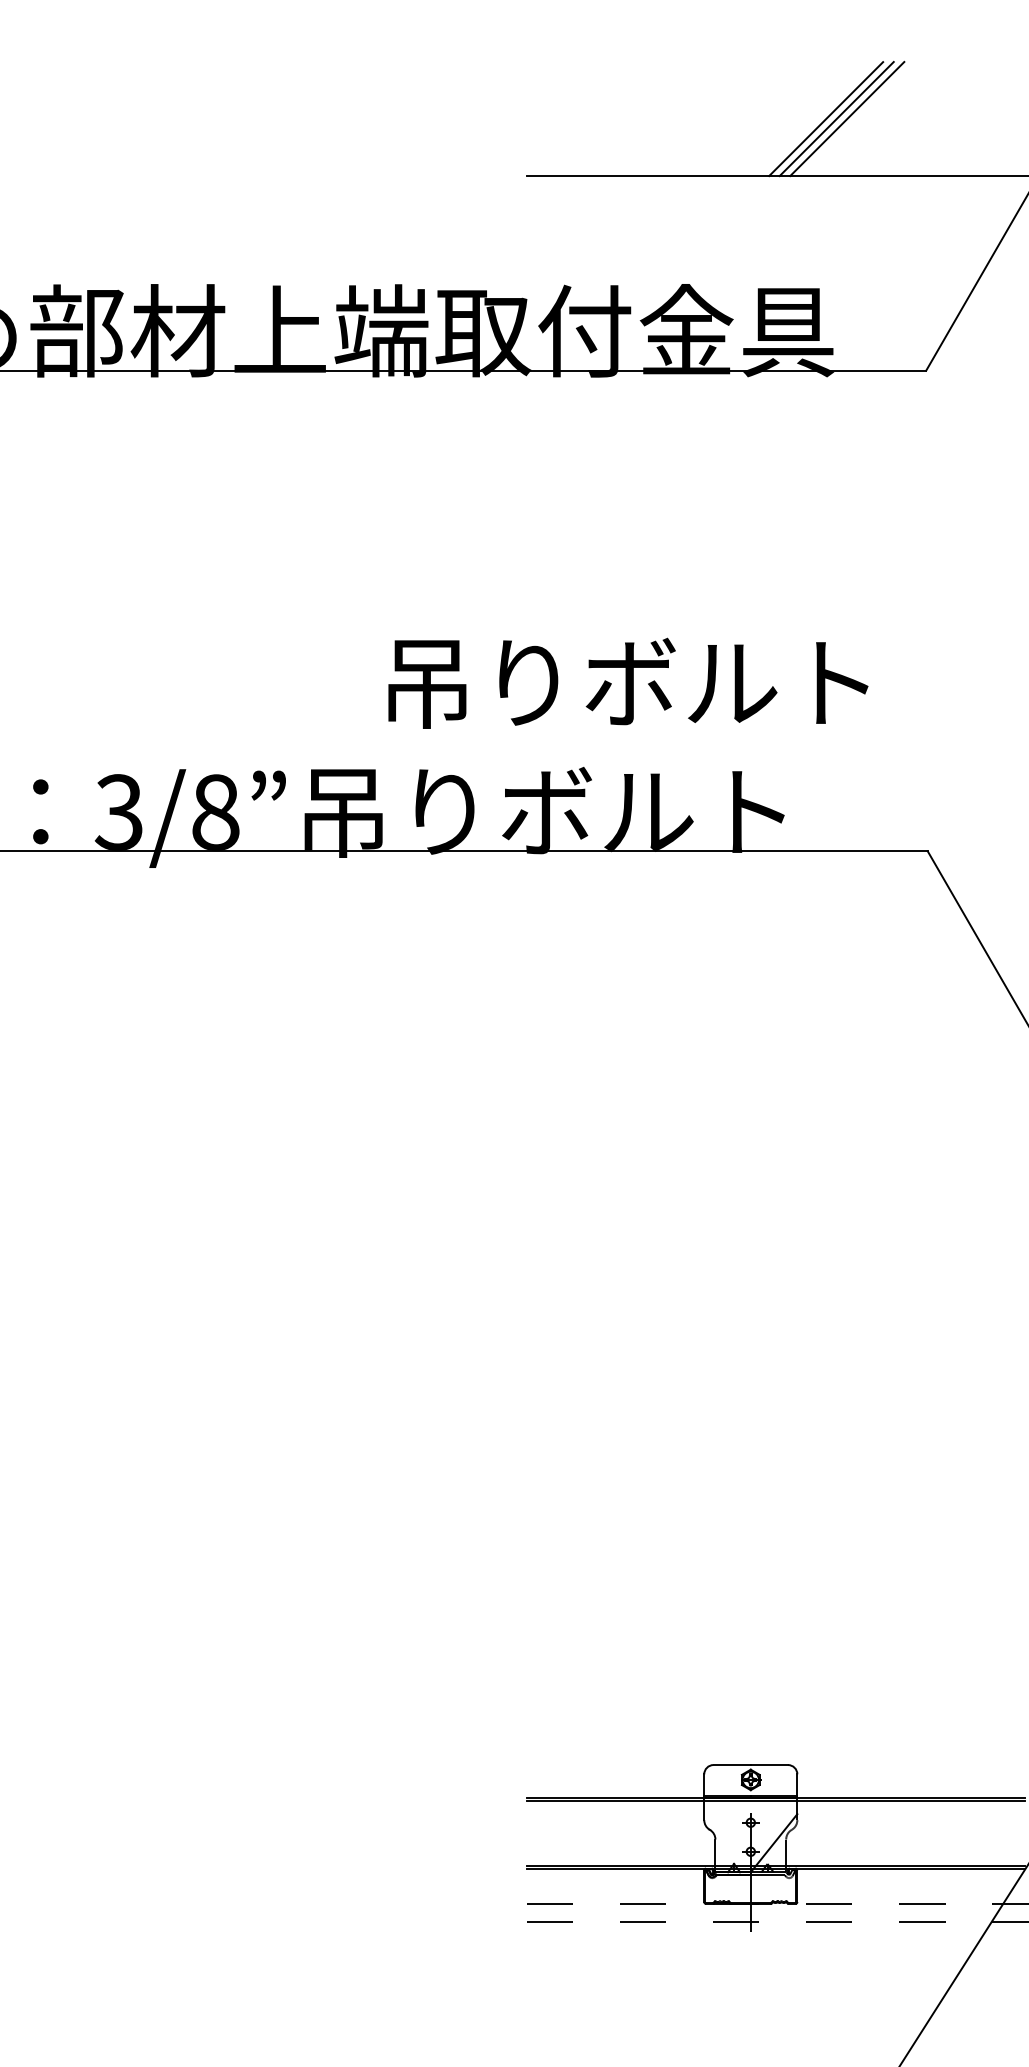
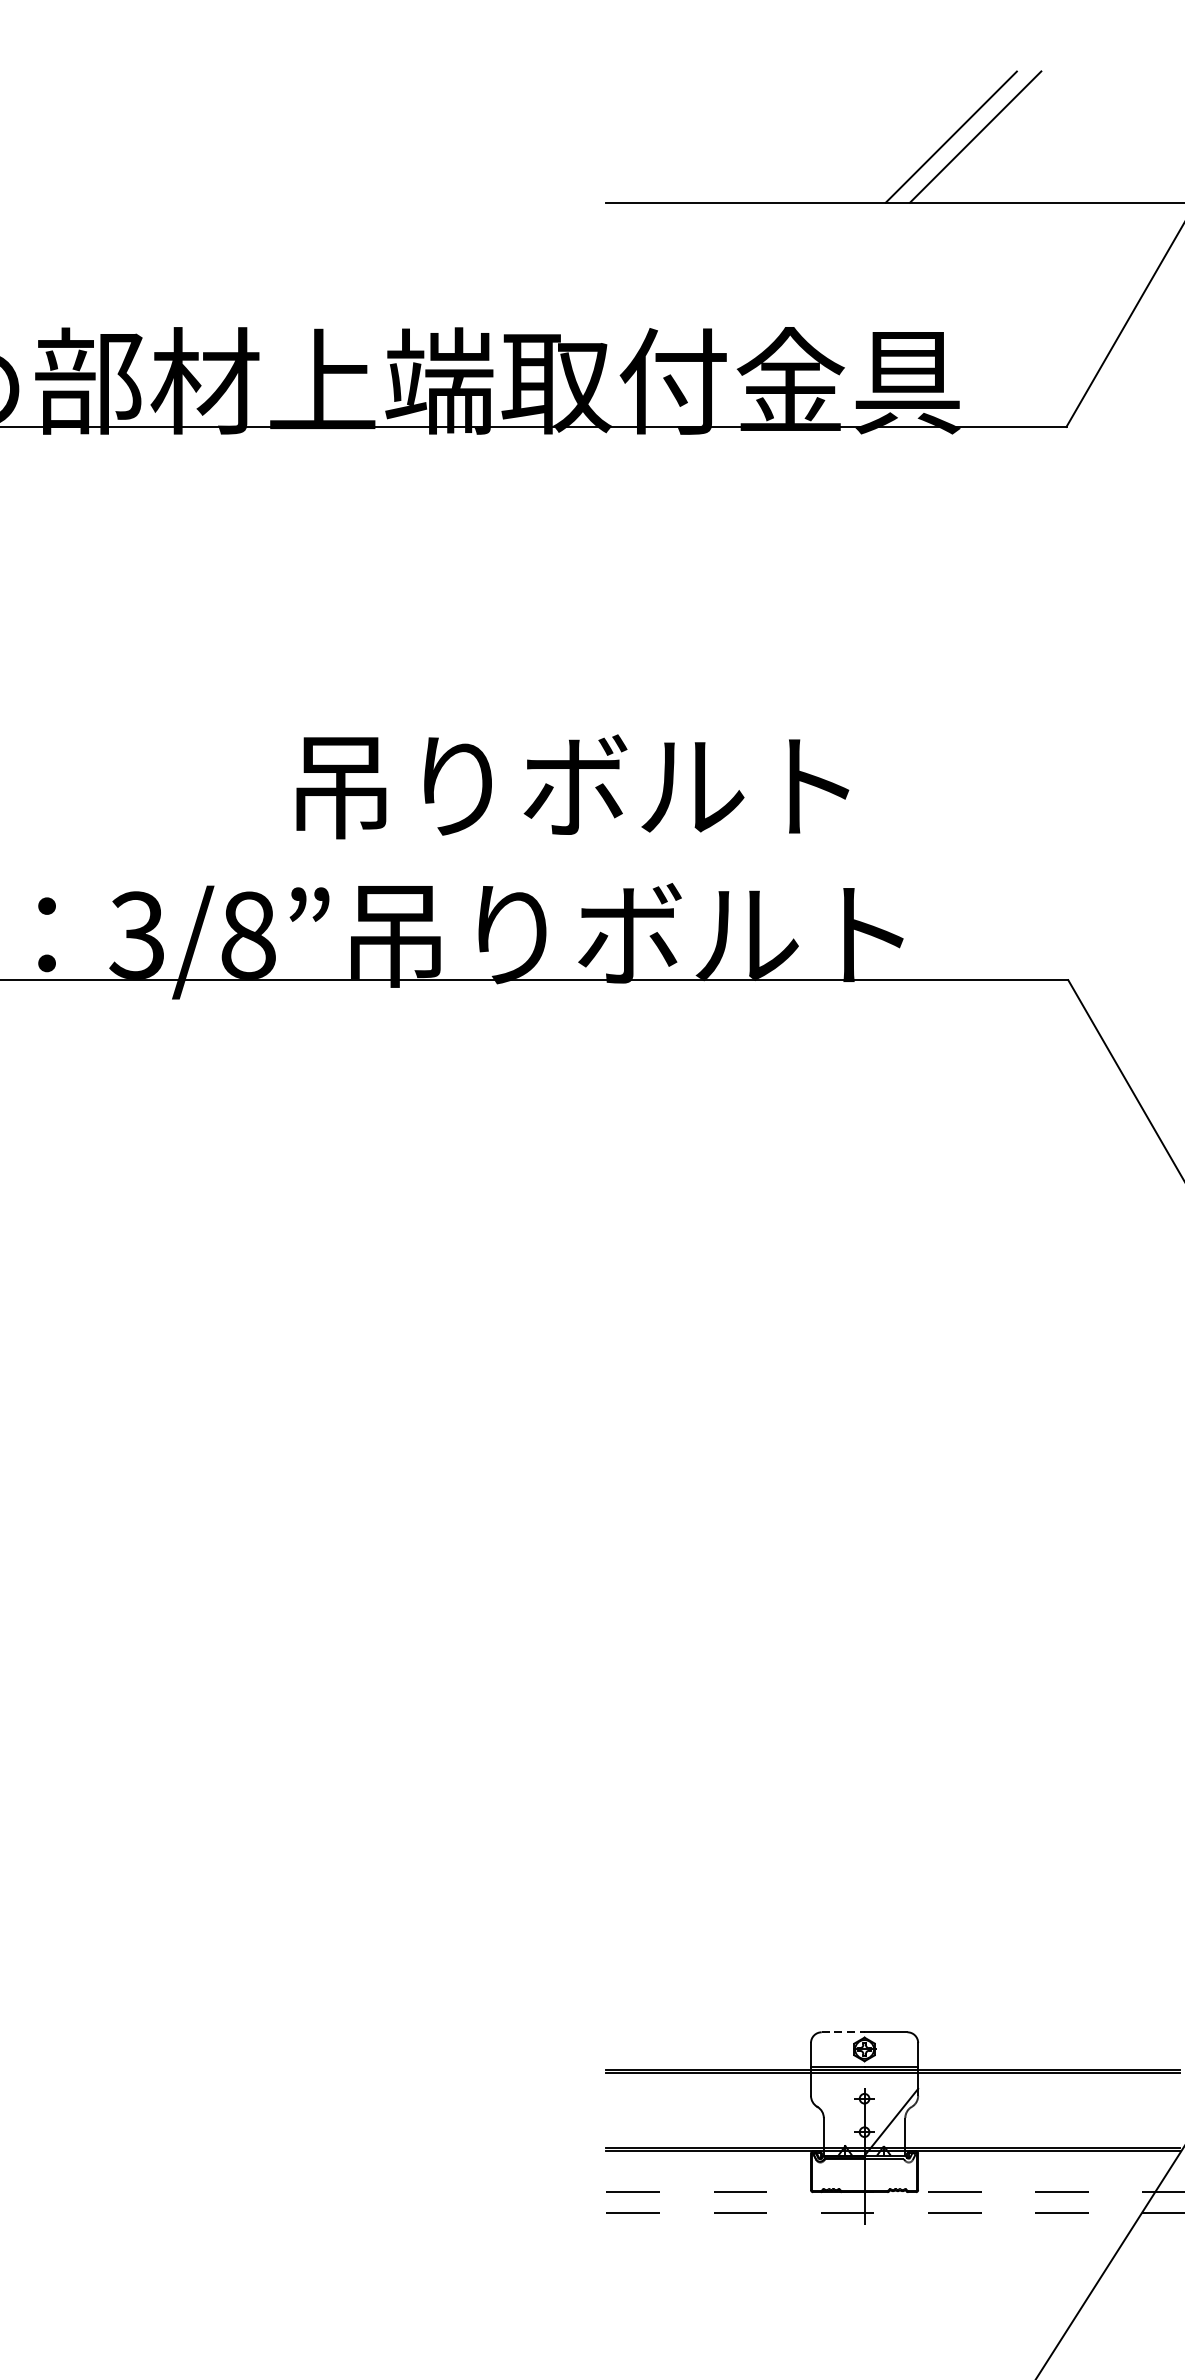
line: (836, 119) -> (963, 137), removed
text: (628, 682) -> (572, 785), moved
line: (732, 1765) -> (843, 2032), solid -> dashed

